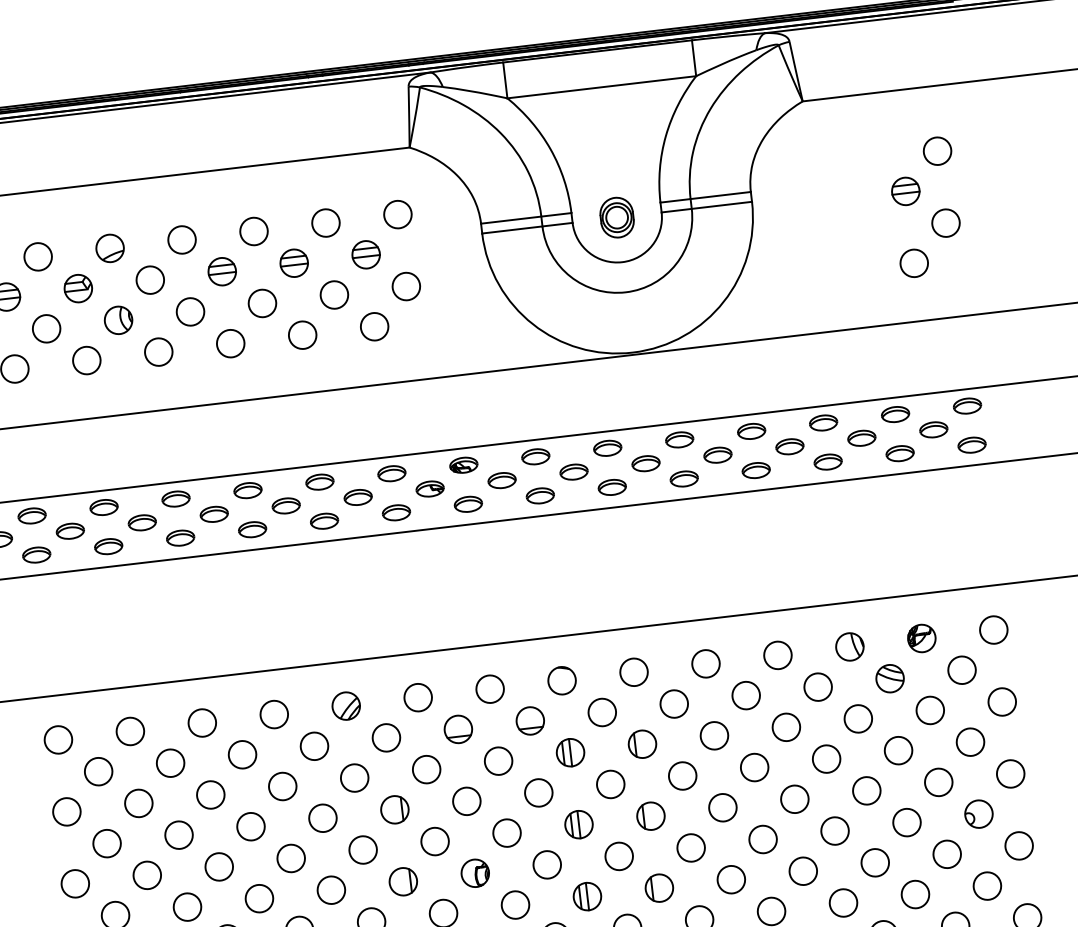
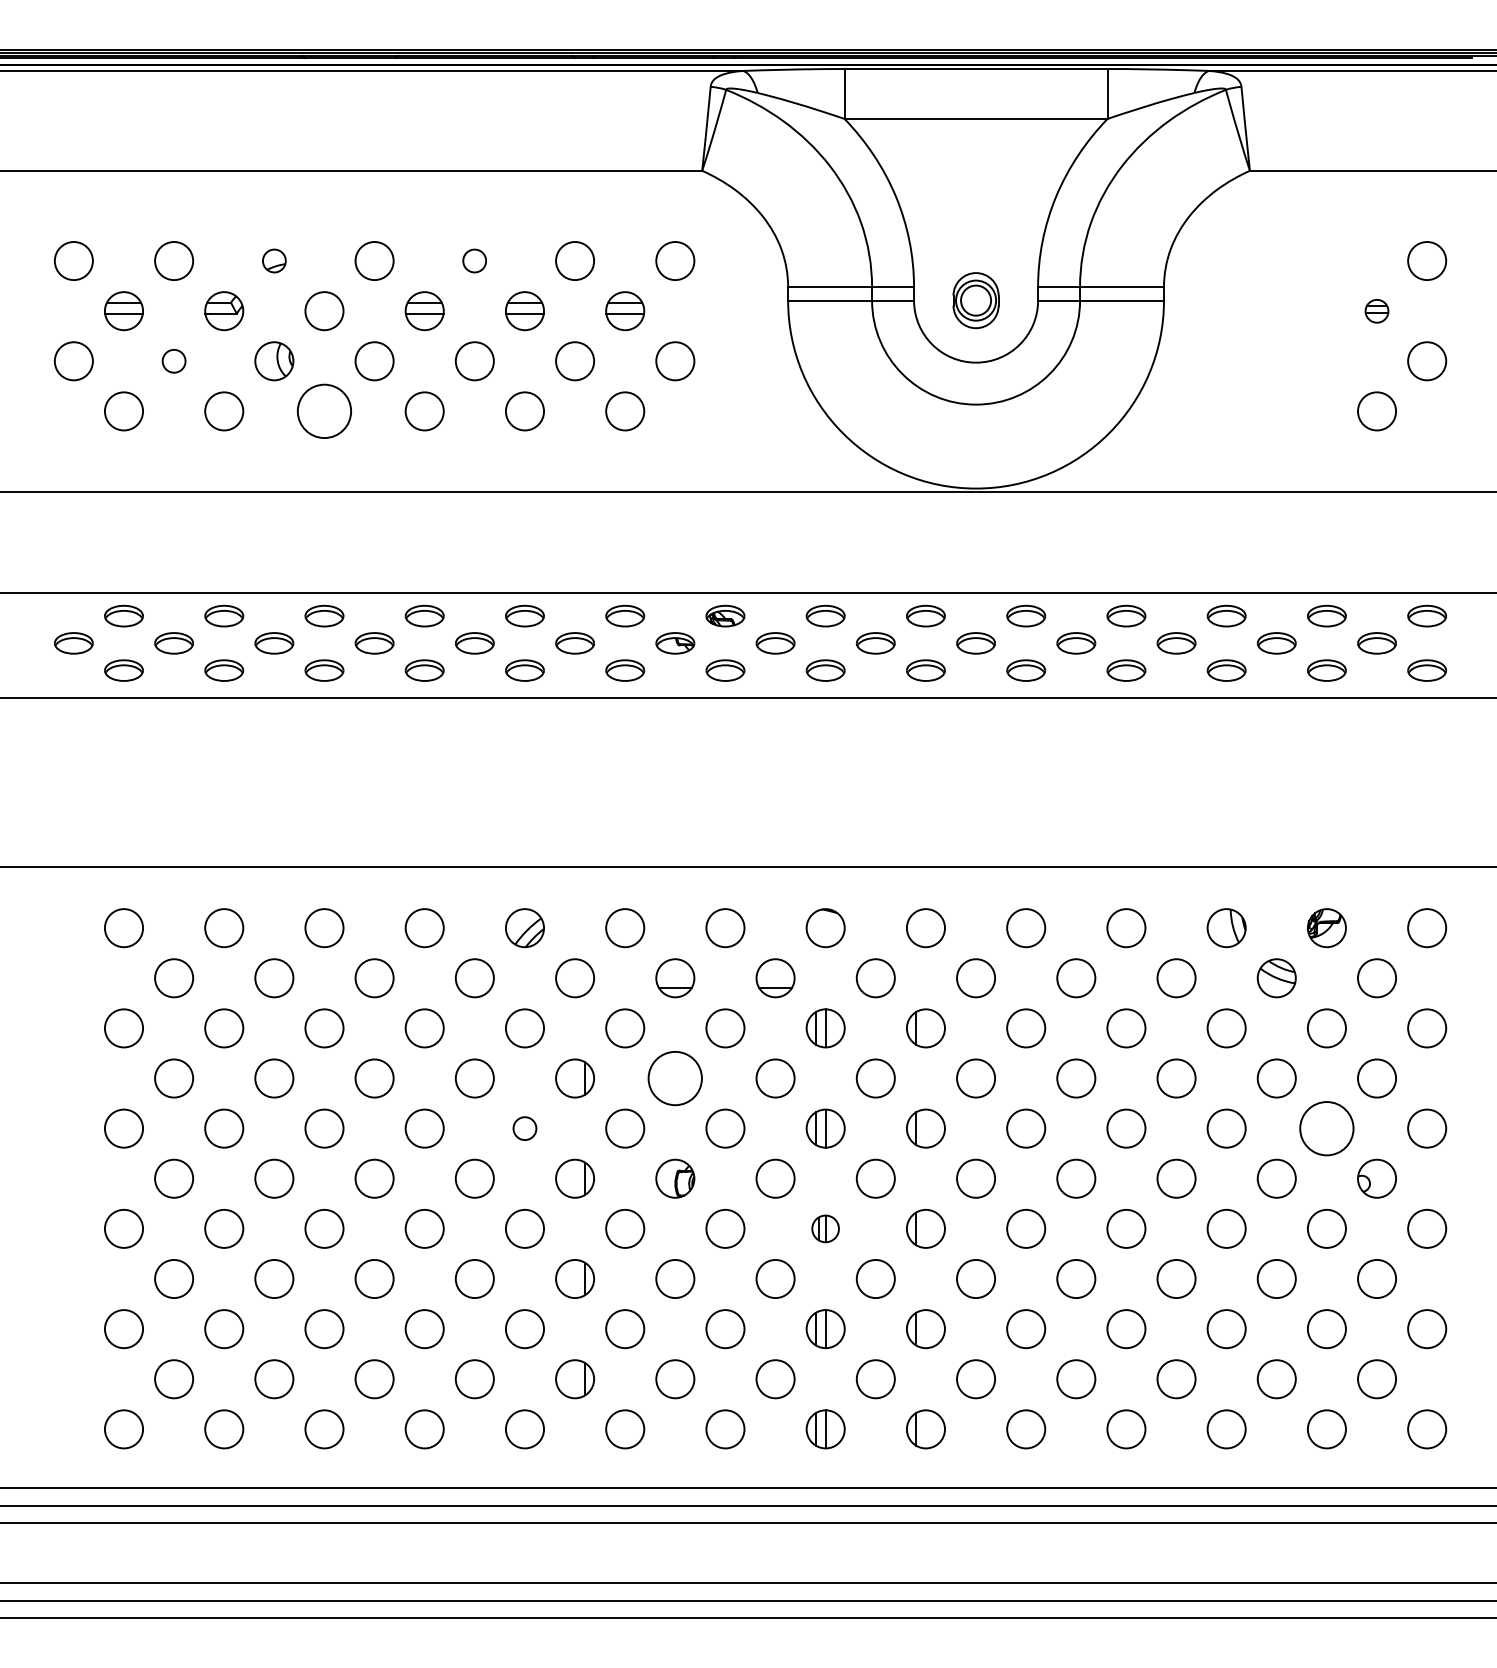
part: (905, 191) -> (1376, 311), size x0.6
circle: (253, 231) -> (474, 260), size x0.6
part: (110, 248) -> (274, 260), size x0.6
circle: (46, 328) -> (174, 361), size x0.6
circle: (158, 352) -> (324, 411), size x1.4
circle: (938, 782) -> (1326, 1128), size x1.4
circle: (466, 801) -> (675, 1078), size x1.4
circle: (362, 849) -> (524, 1128), size x0.6
part: (587, 896) -> (825, 1228), size x0.7

